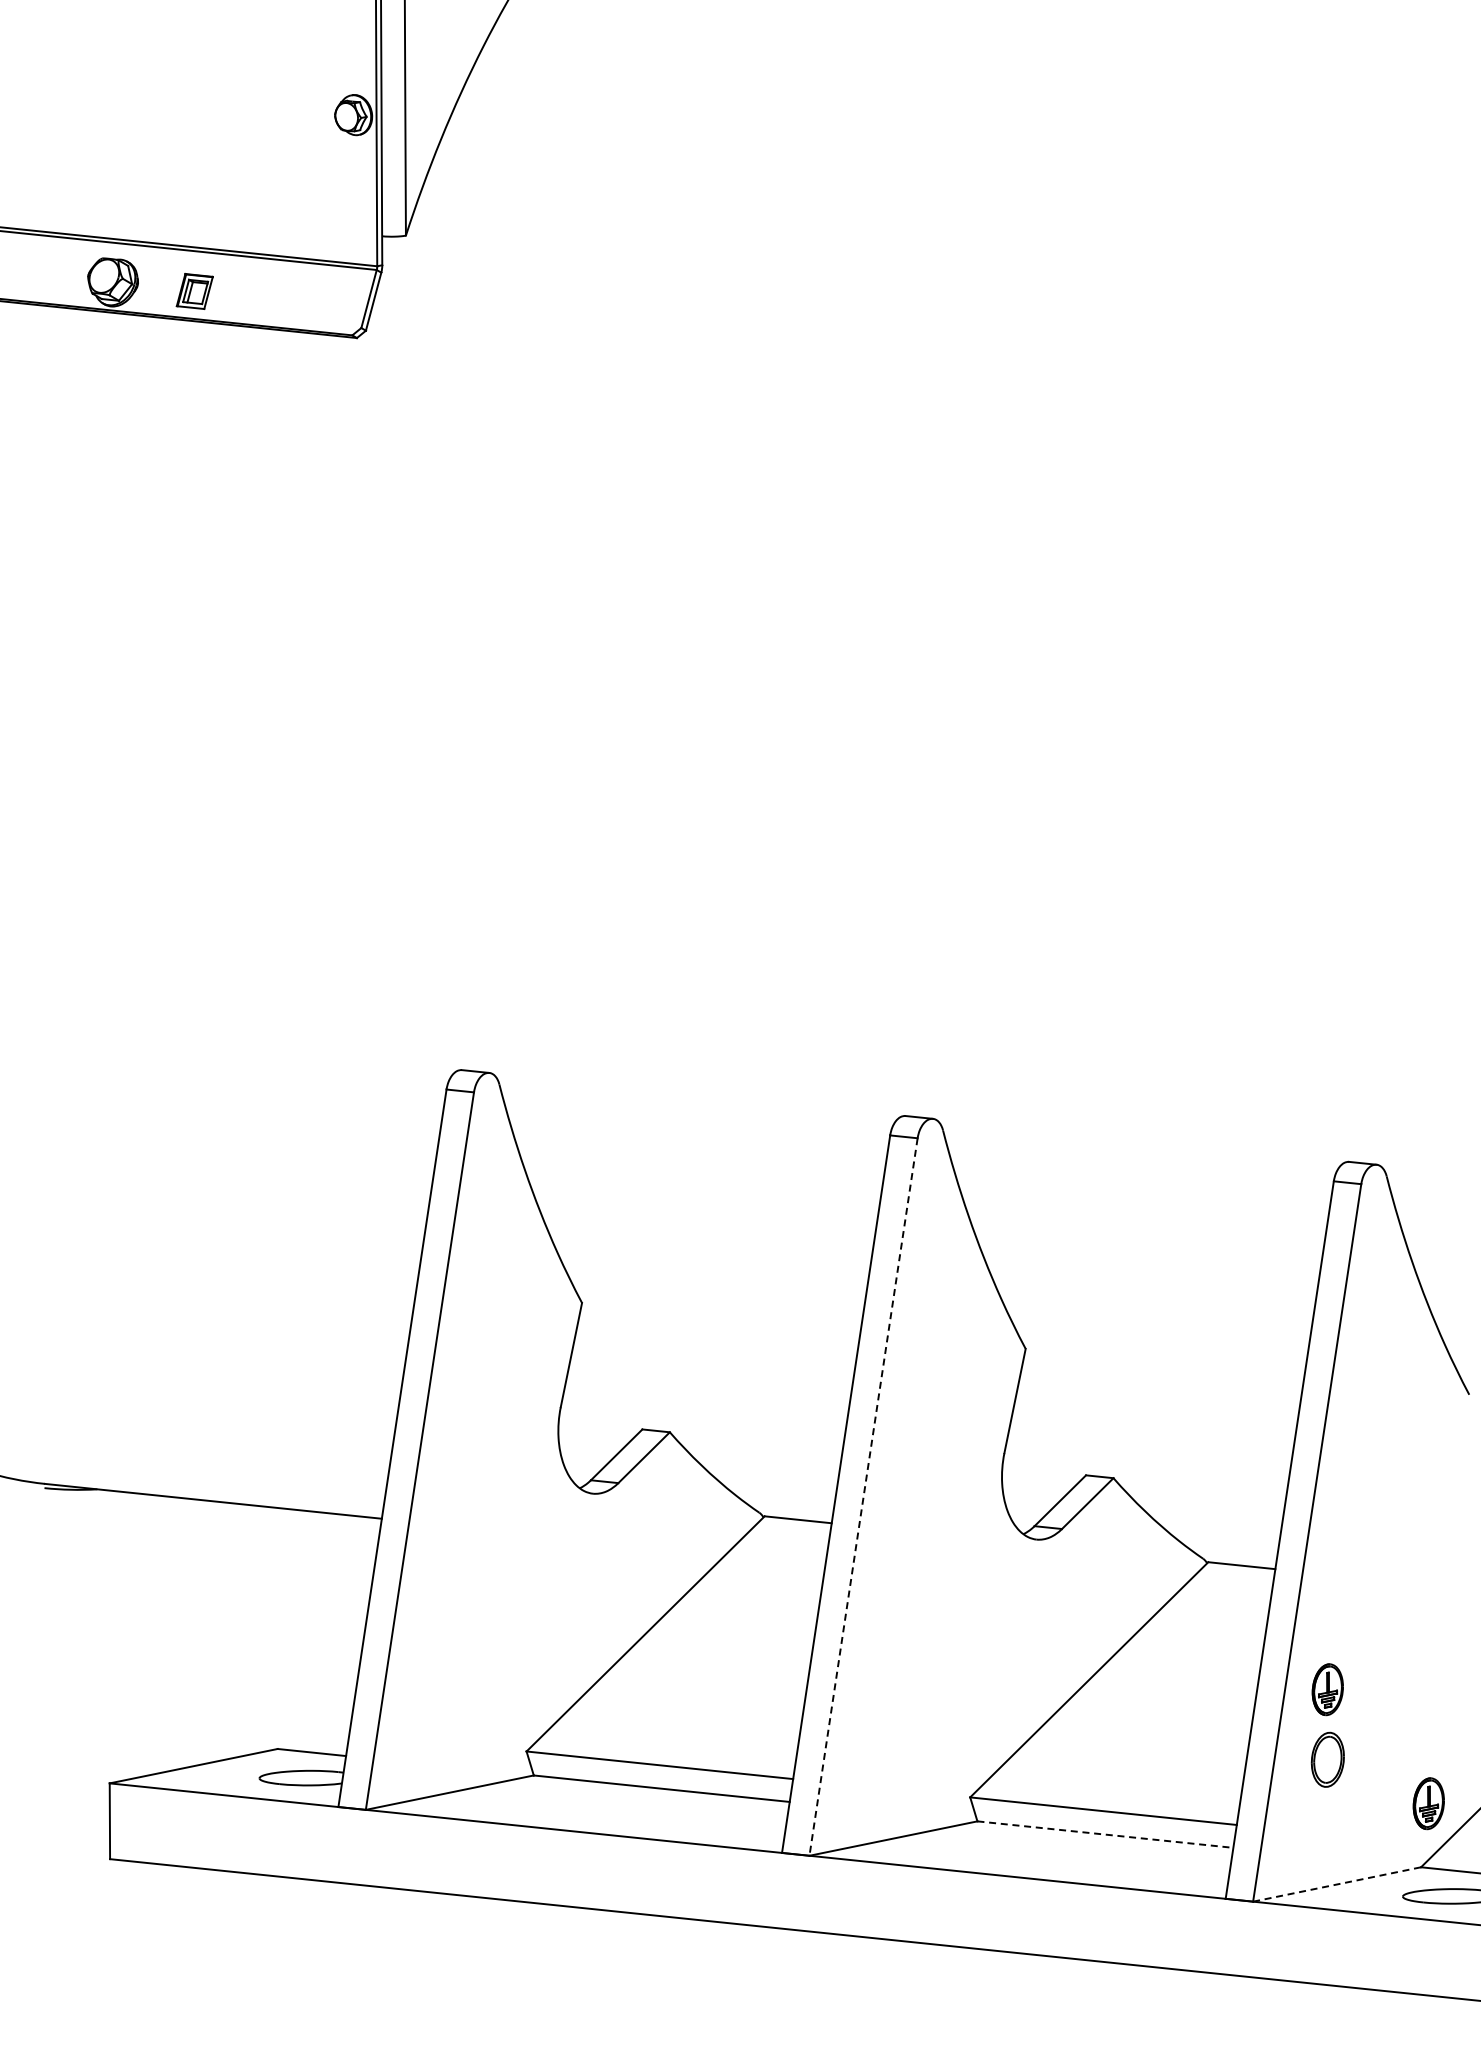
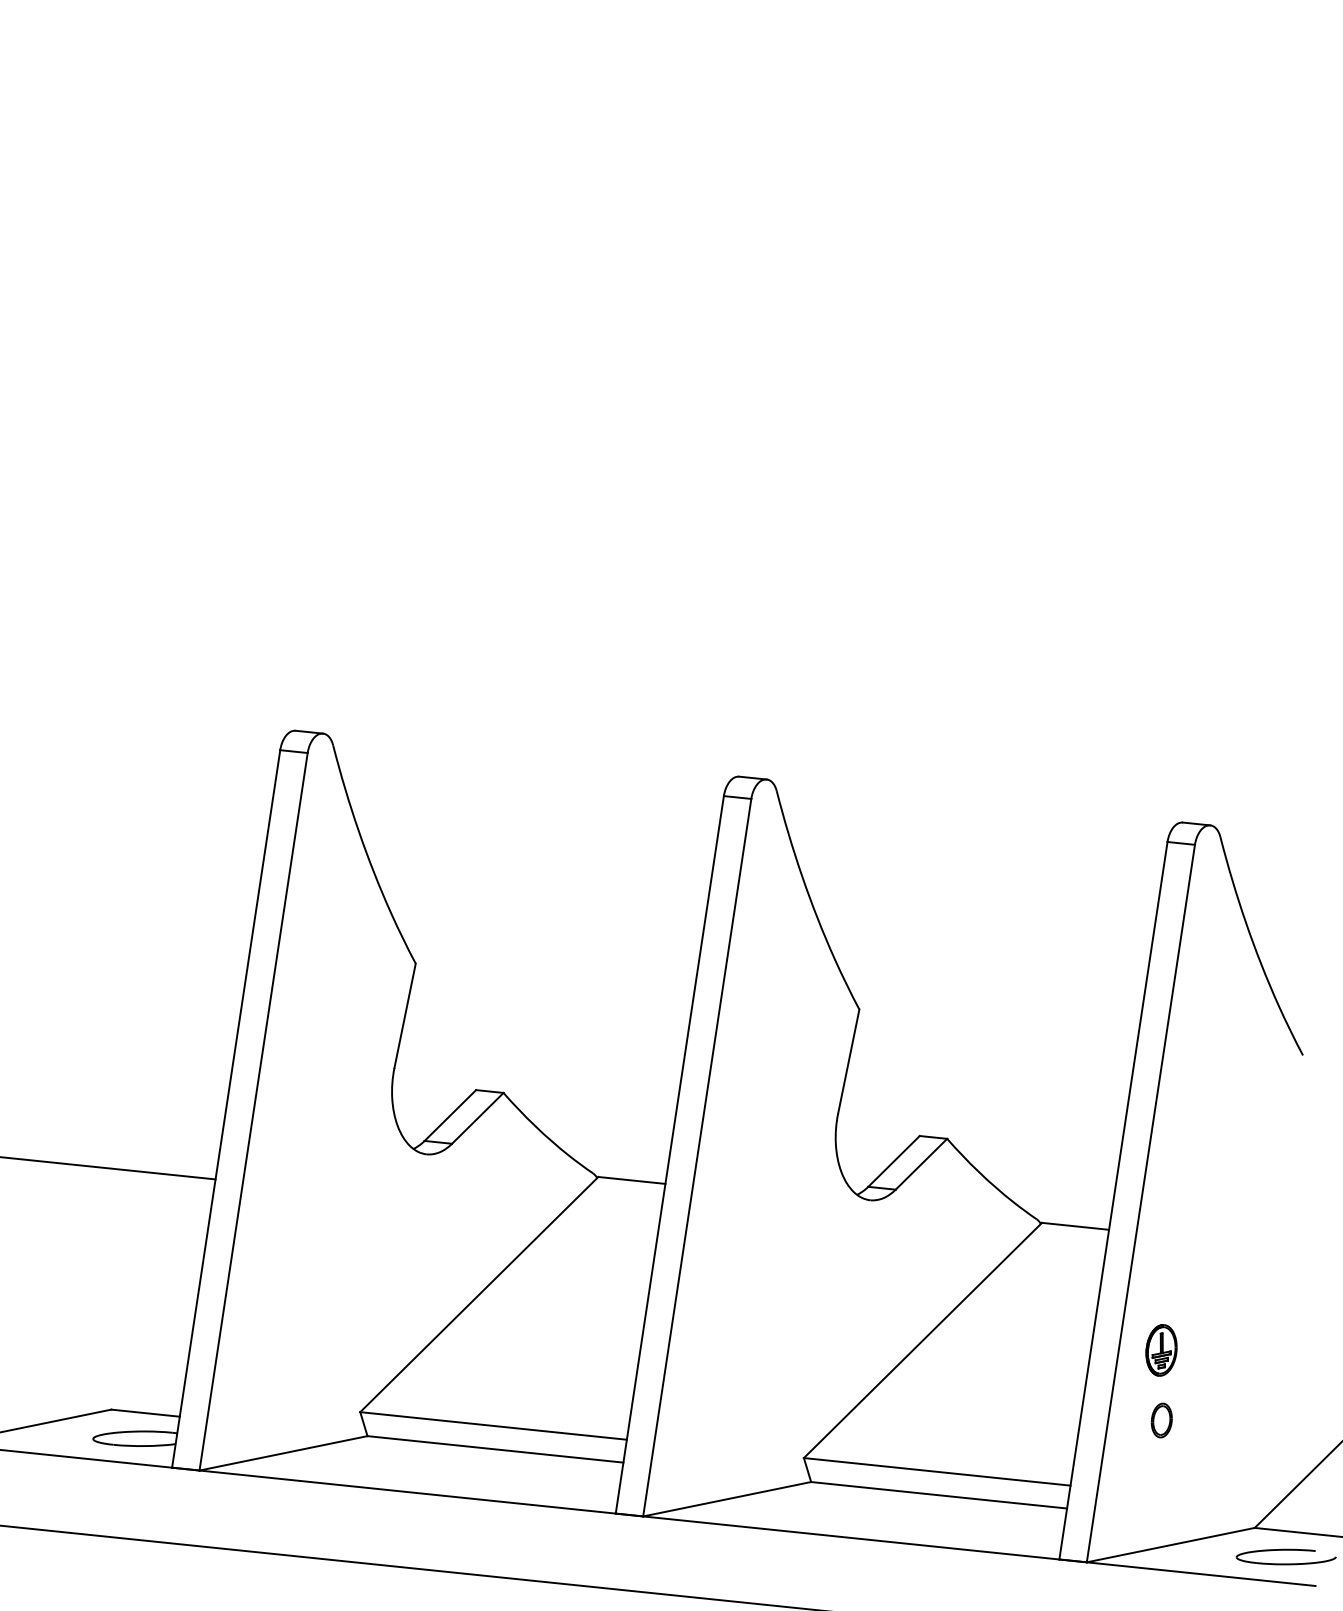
line: (863, 1497) -> (697, 1158), dashed -> solid
part: (1328, 1759) -> (1162, 1420), size x0.62
part: (1428, 1803) -> (1262, 1464), removed
line: (1105, 1834) -> (939, 1495), dashed -> solid
line: (1337, 1884) -> (1171, 1545), dashed -> solid

